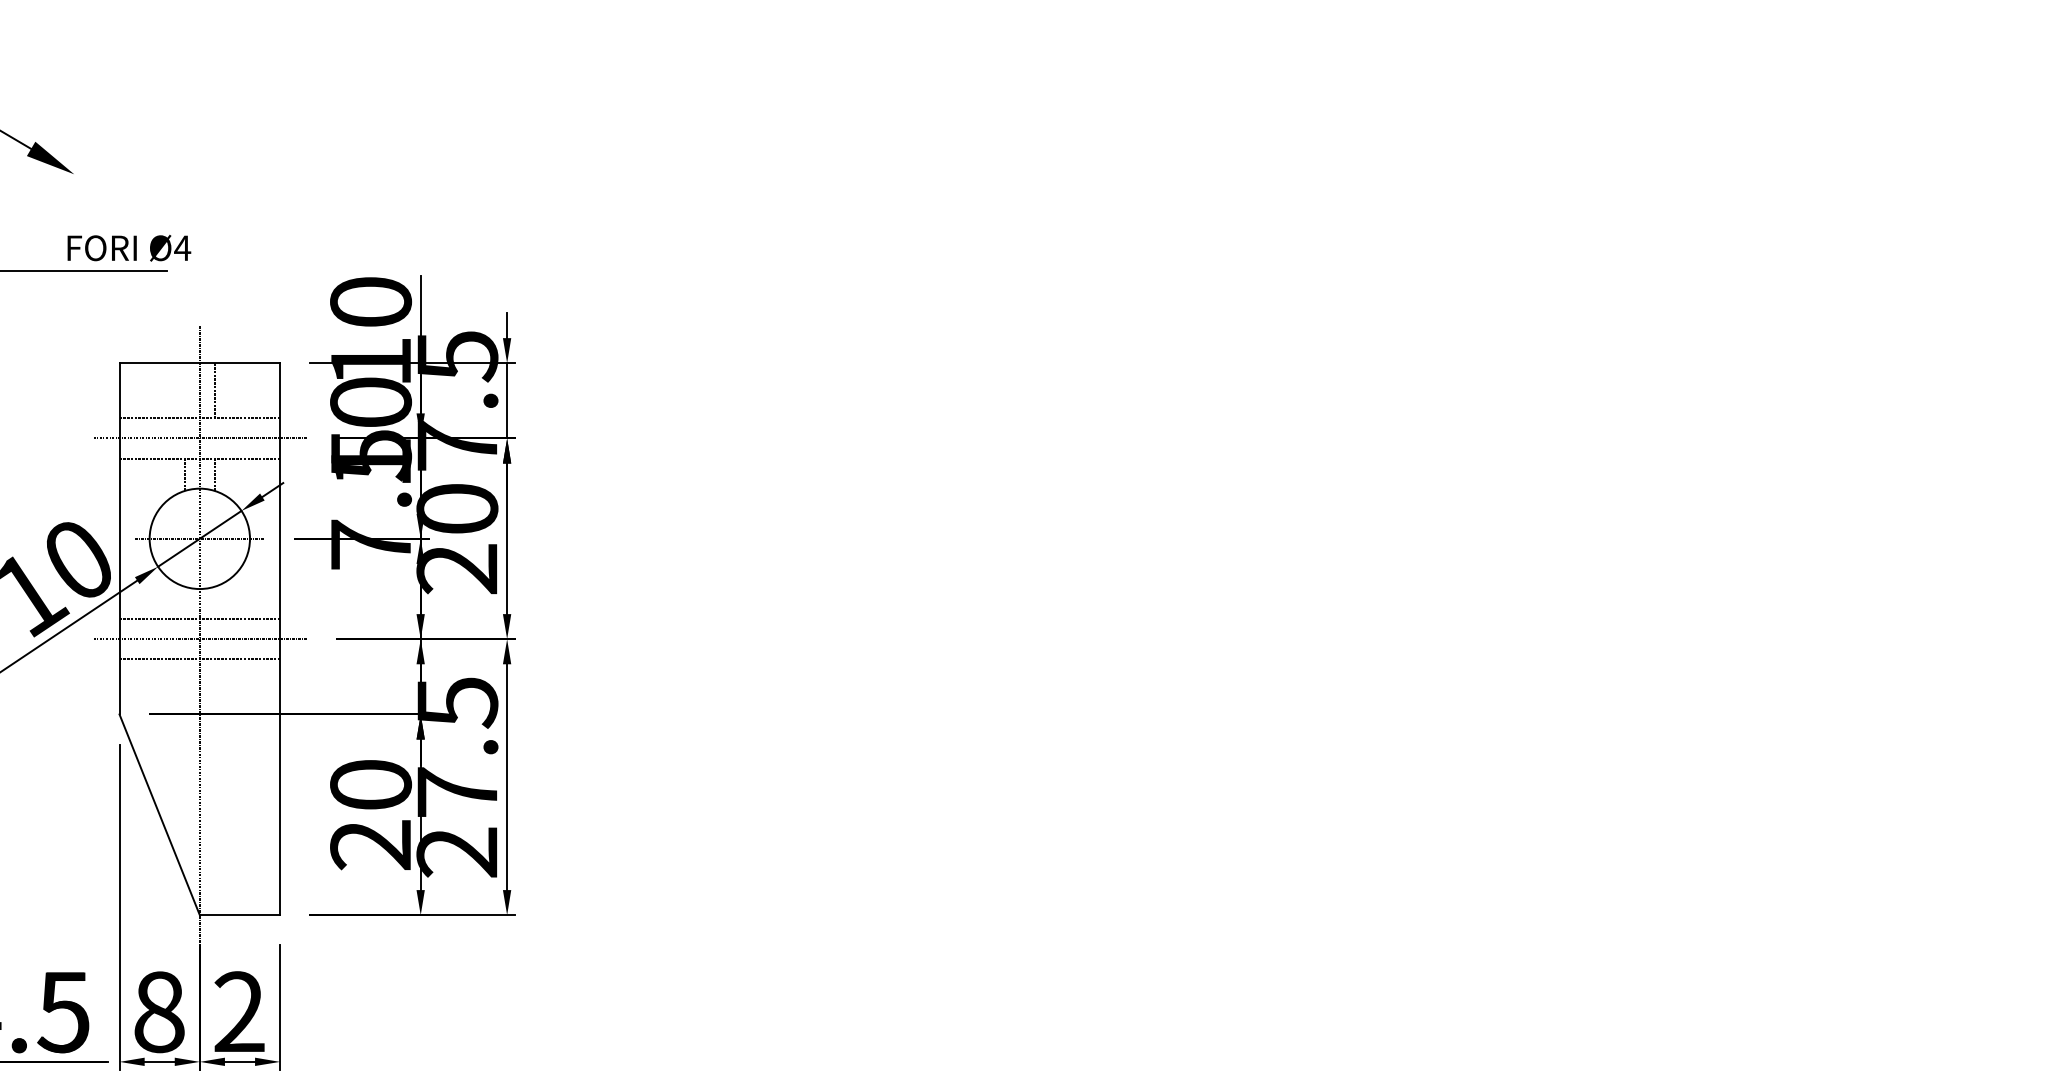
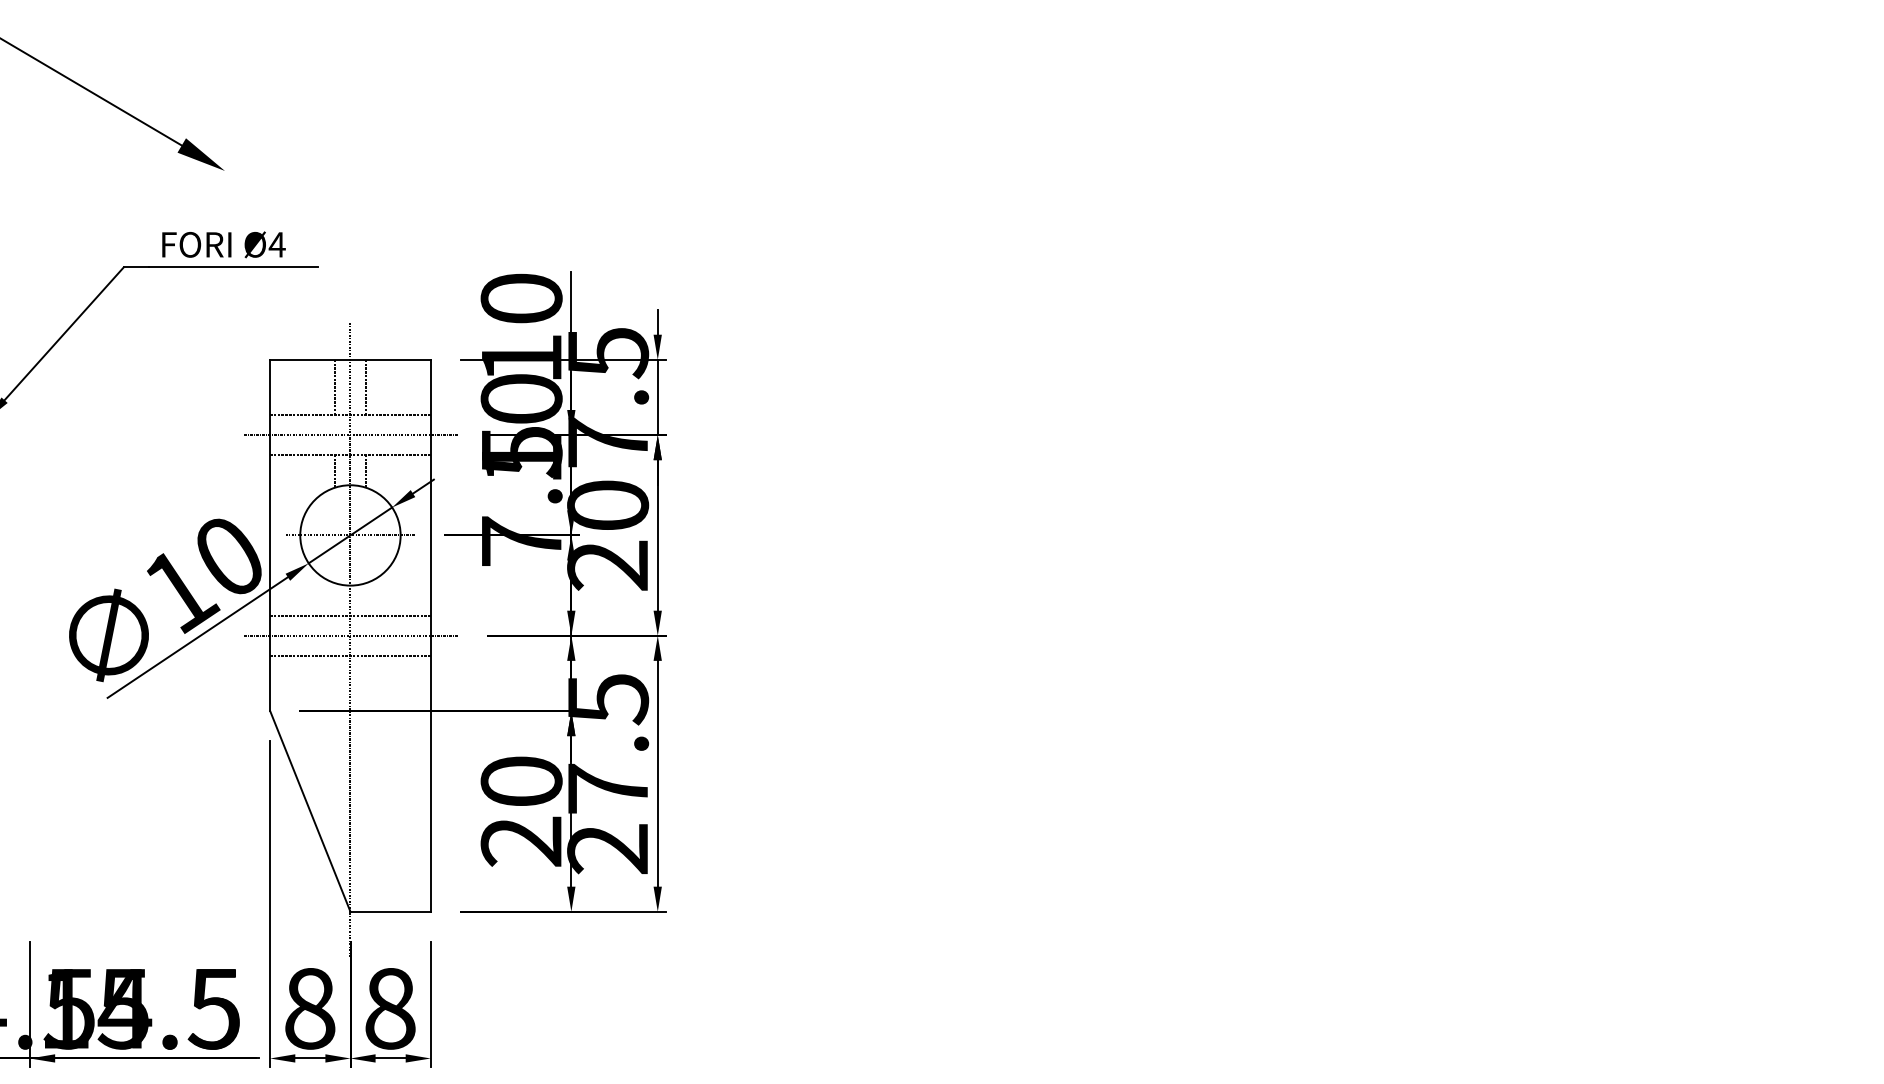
text: (129, 247) -> (224, 244), moved
line: (184, 390) -> (335, 387), added
text: (239, 1012) -> (390, 1009), 2 -> 8

